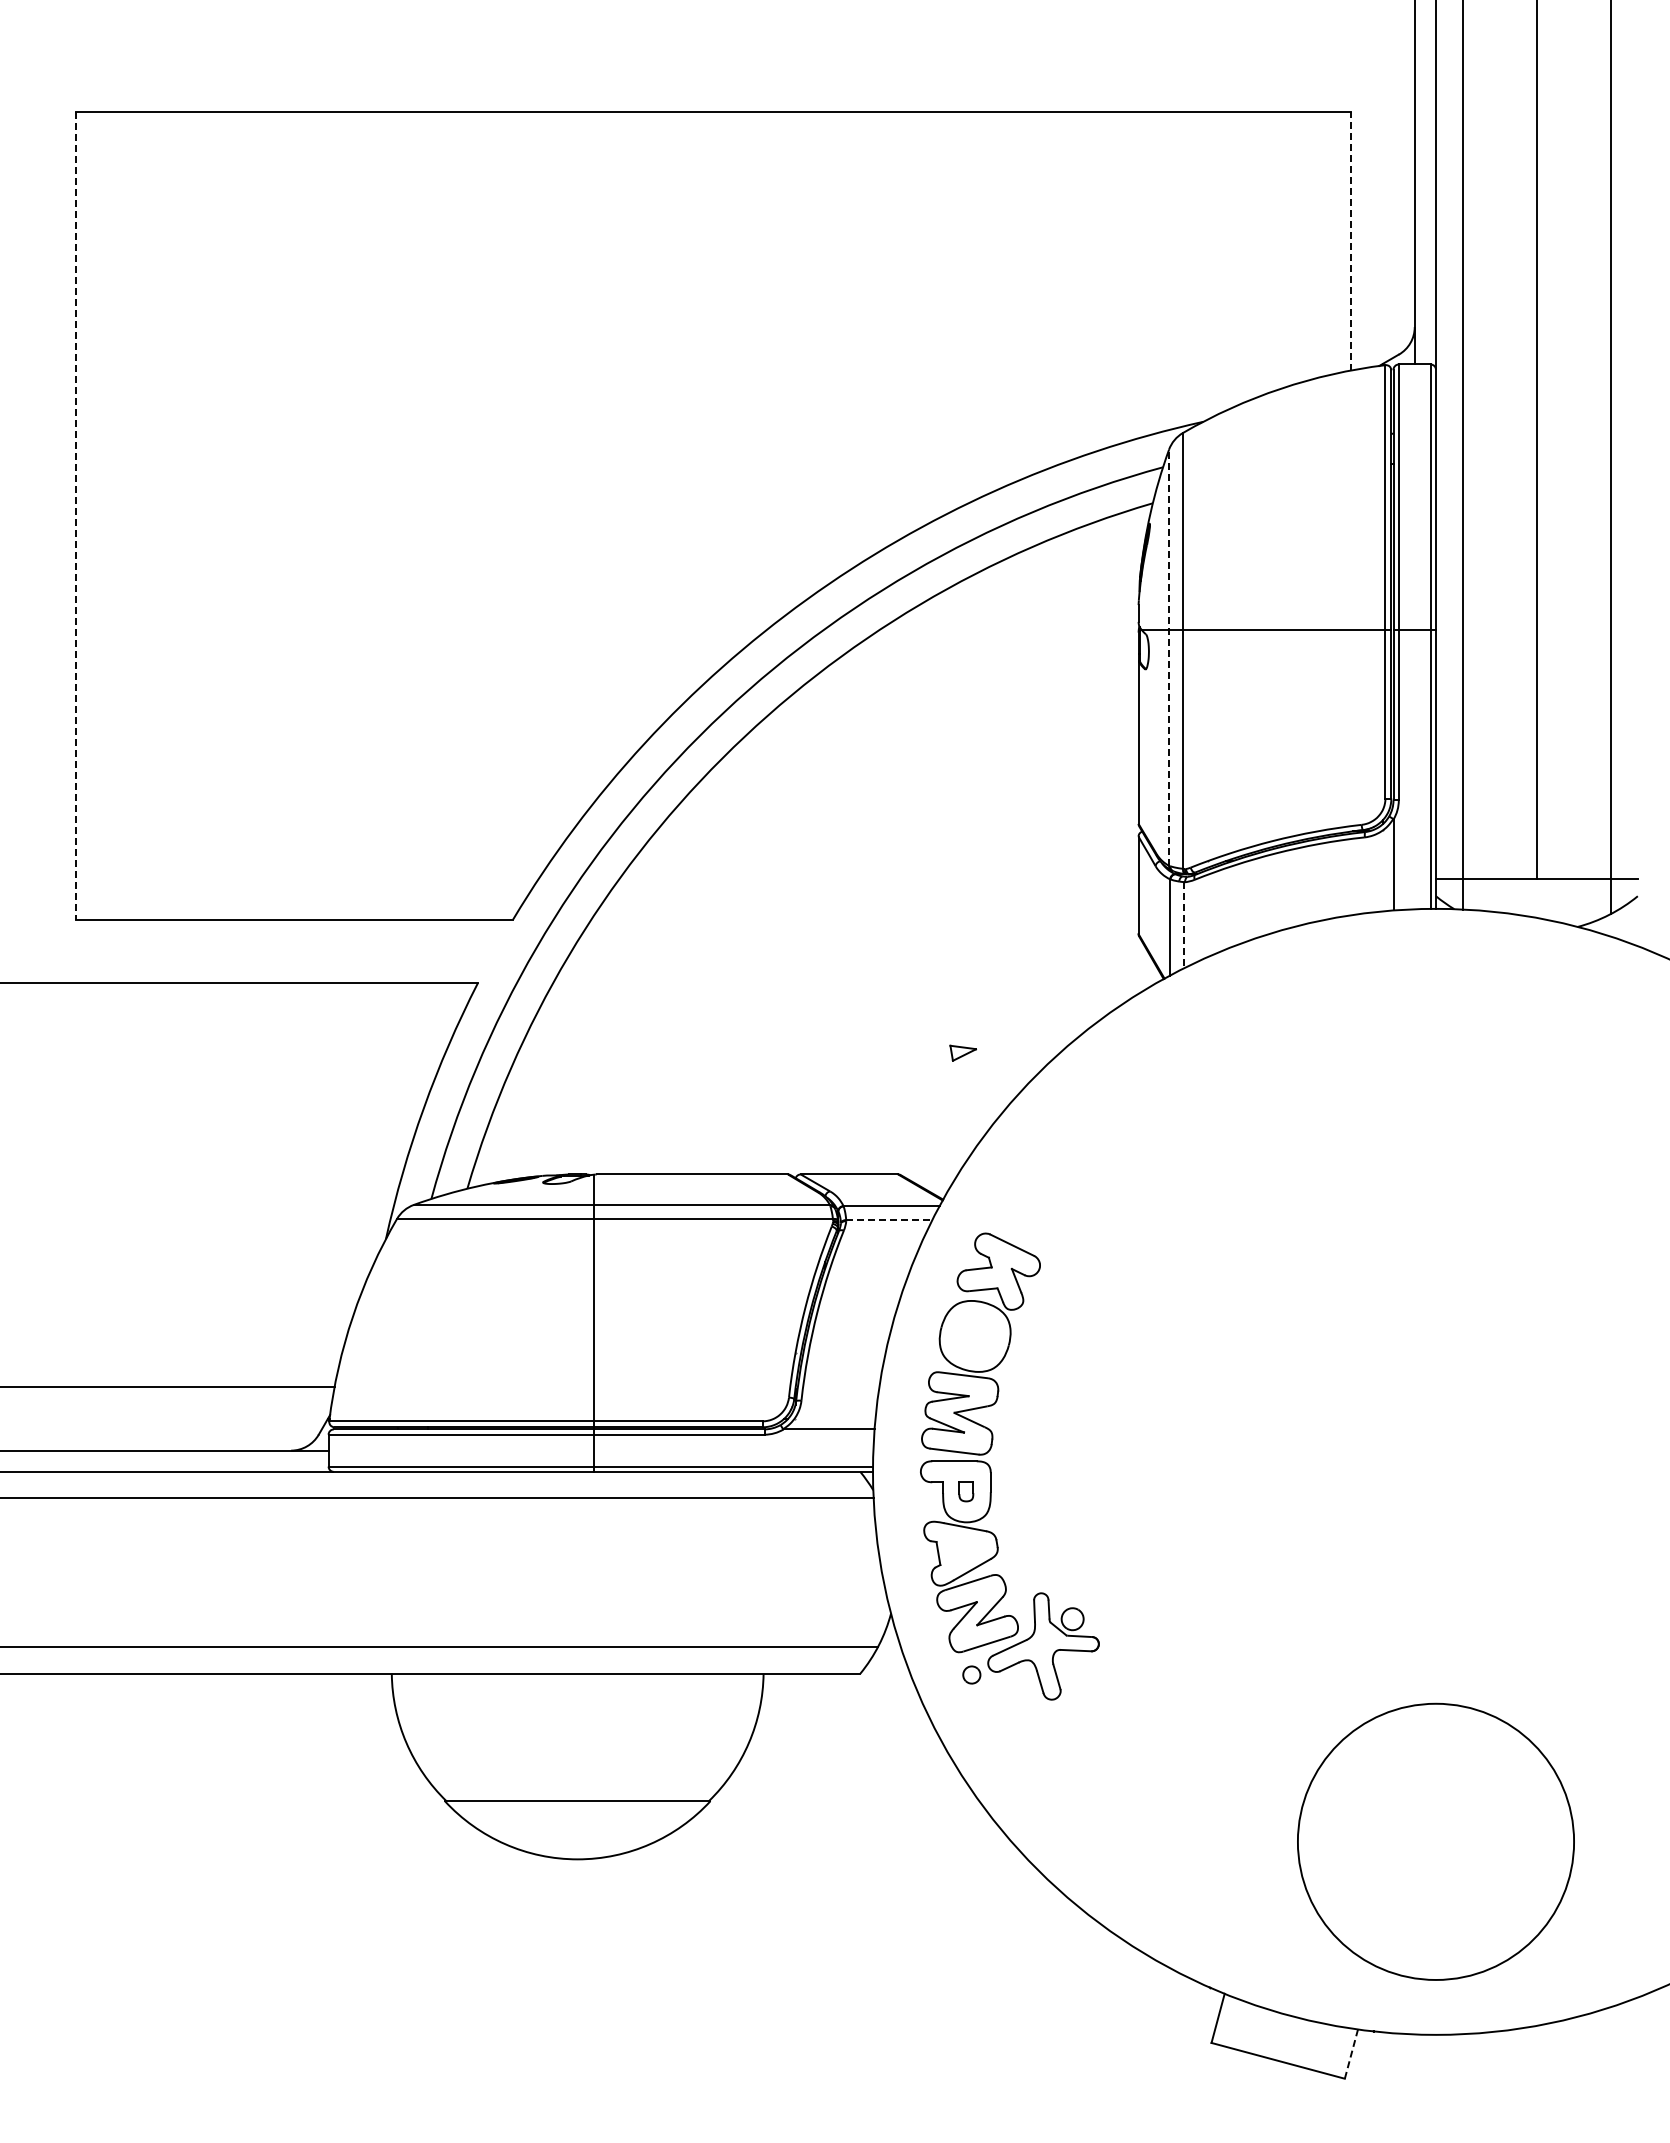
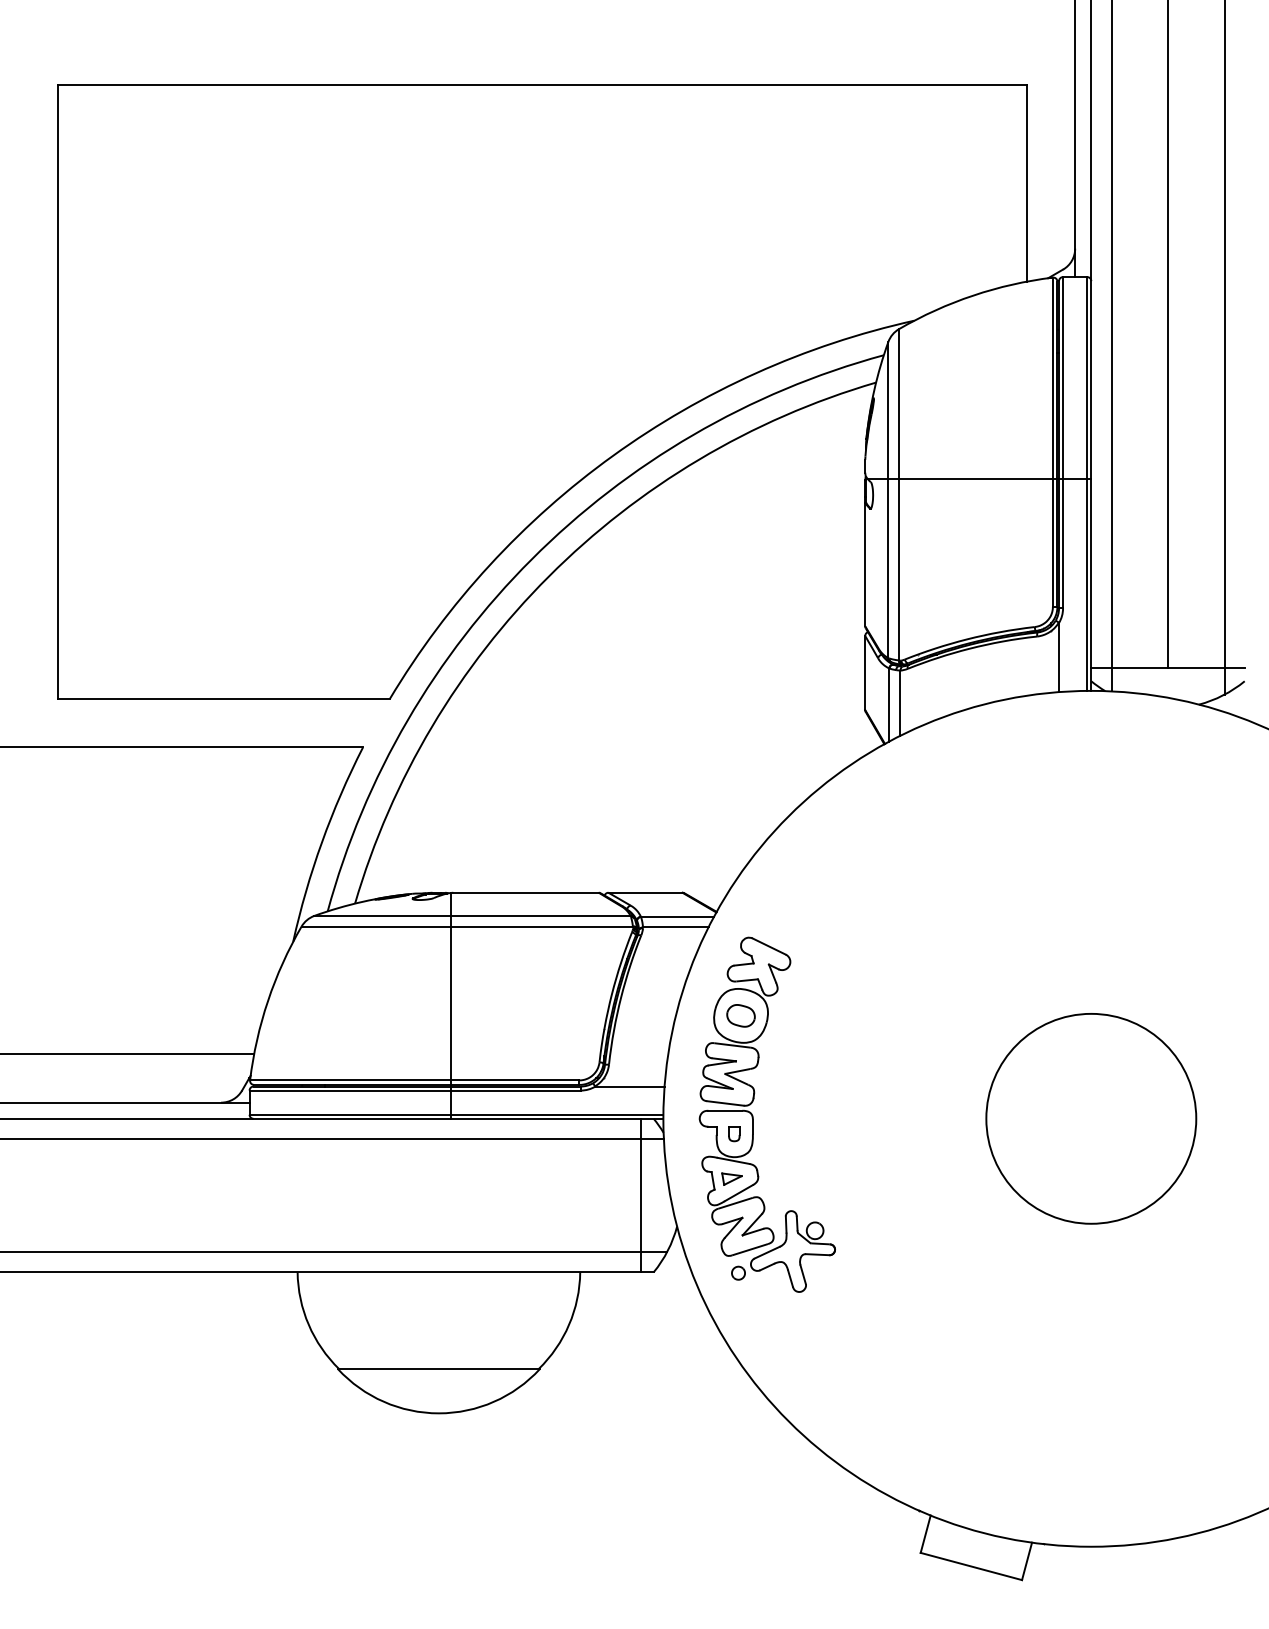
line: (1351, 240) -> (1027, 182), dashed -> solid
line: (76, 515) -> (57, 391), dashed -> solid
line: (1169, 657) -> (888, 499), dashed -> solid
line: (1184, 925) -> (900, 703), dashed -> solid
part: (962, 1052) -> (731, 1178), moved
line: (889, 1220) -> (675, 927), dashed -> solid
part: (975, 1336) -> (741, 1015), added
line: (843, 1572) -> (640, 1195), added
circle: (1435, 1841) -> (1090, 1118), moved
line: (1351, 2054) -> (1027, 1561), dashed -> solid

